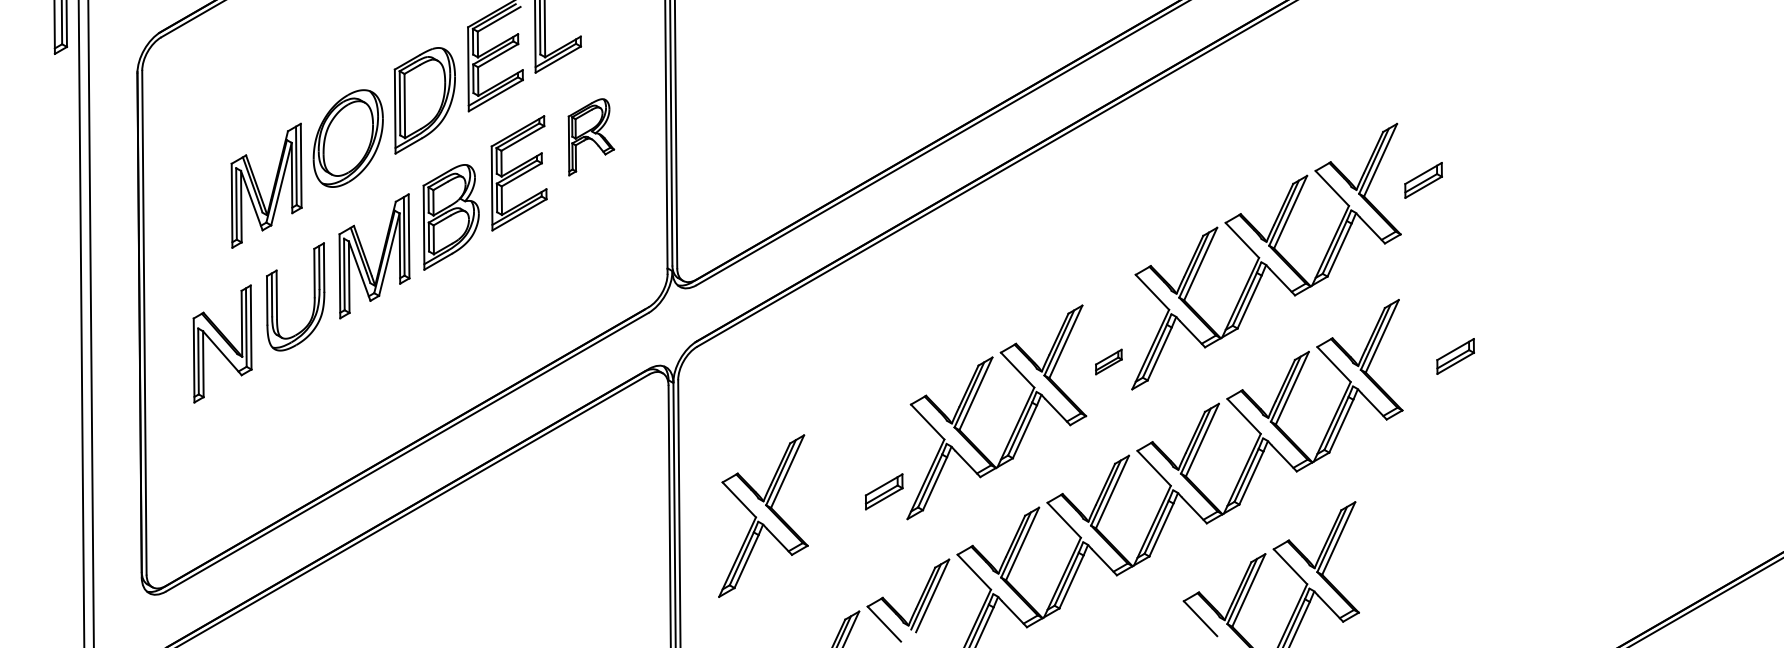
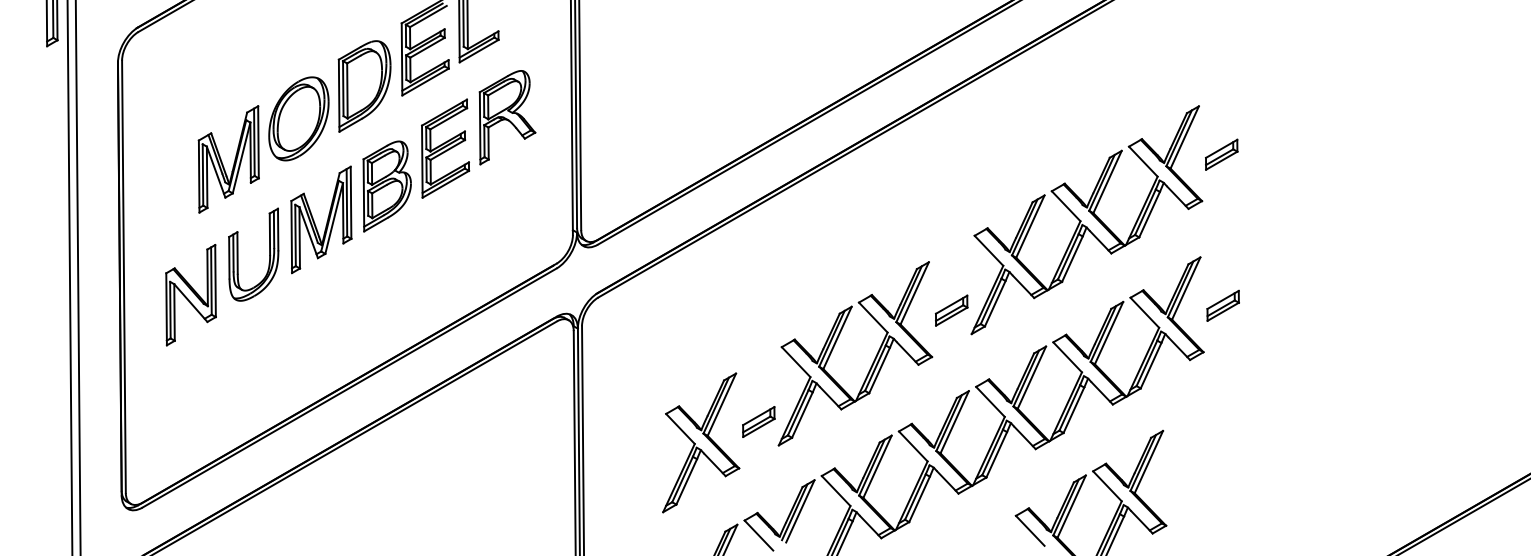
part: (591, 136) -> (507, 117), size x1.43
part: (1454, 356) -> (1222, 305), moved
part: (1108, 361) -> (951, 310), size x1.43
part: (763, 515) -> (701, 442), moved

